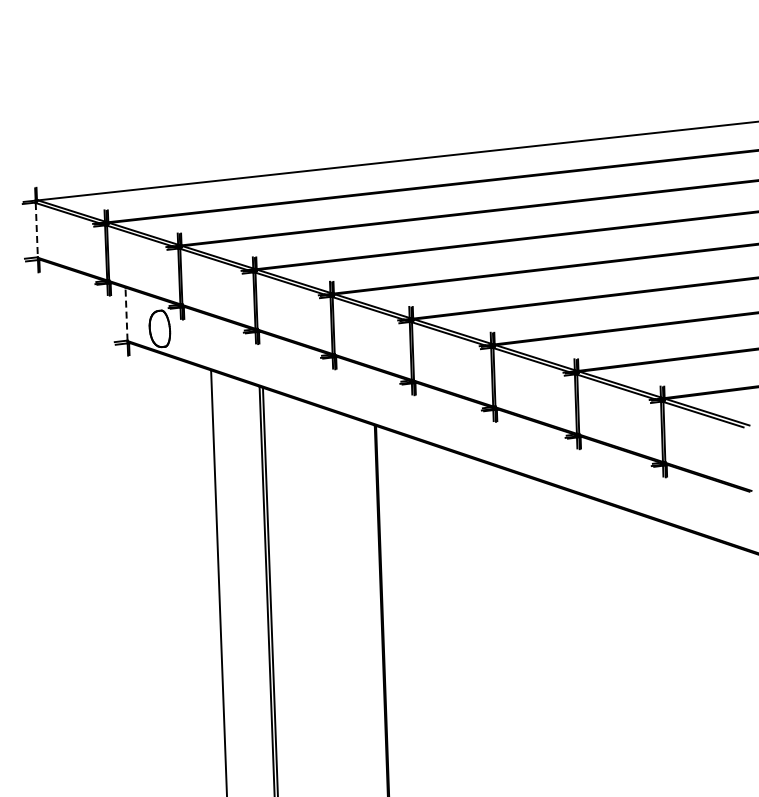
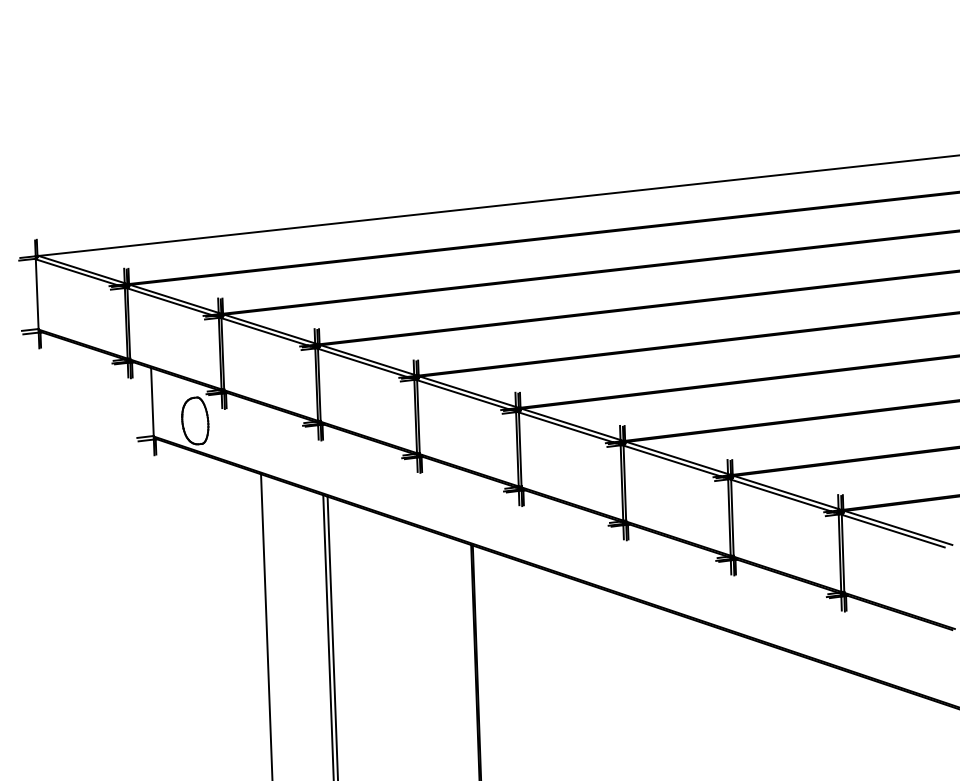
line: (36, 230) -> (36, 294), dashed -> solid
line: (126, 313) -> (152, 401), dashed -> solid

